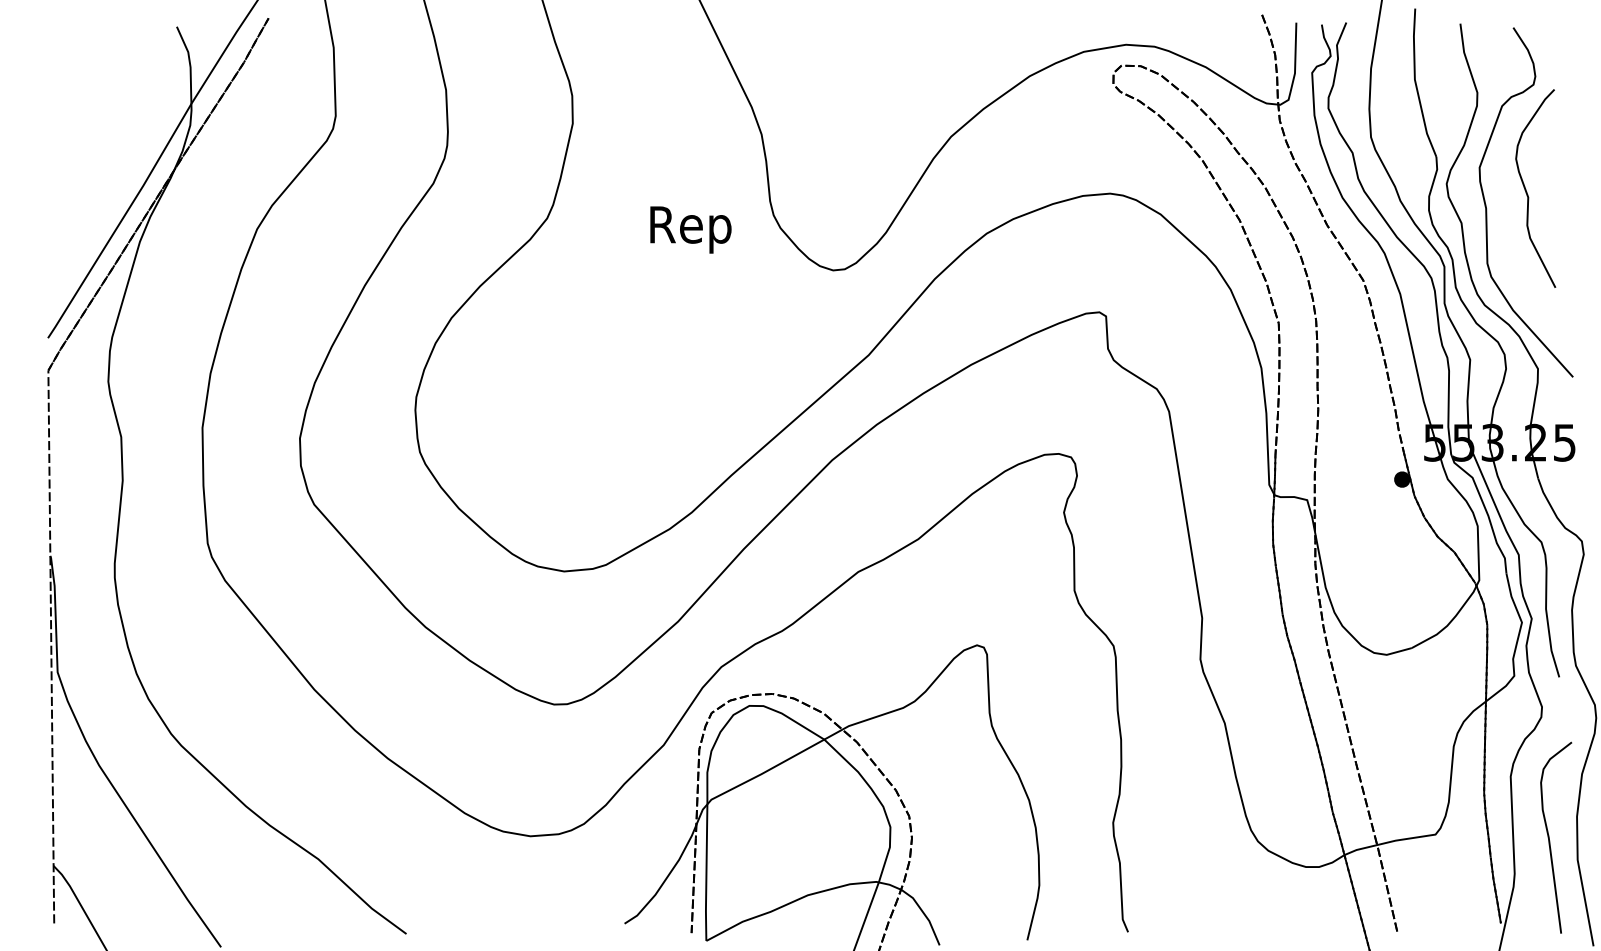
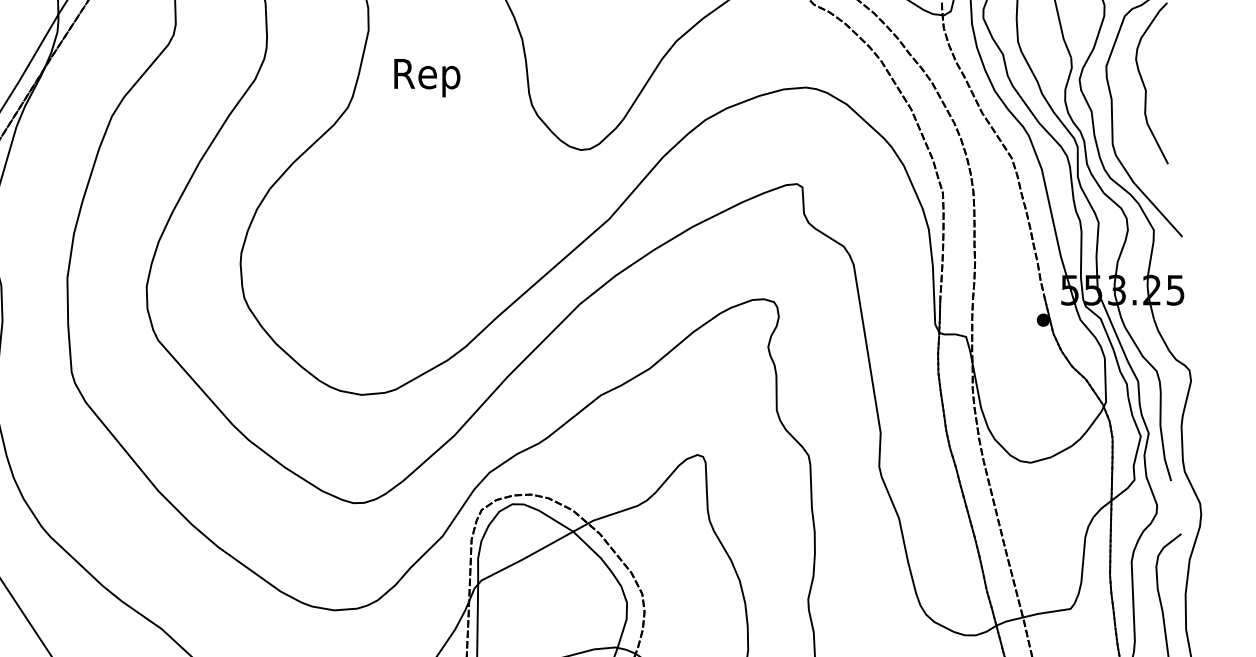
text: (690, 229) -> (426, 77), moved

